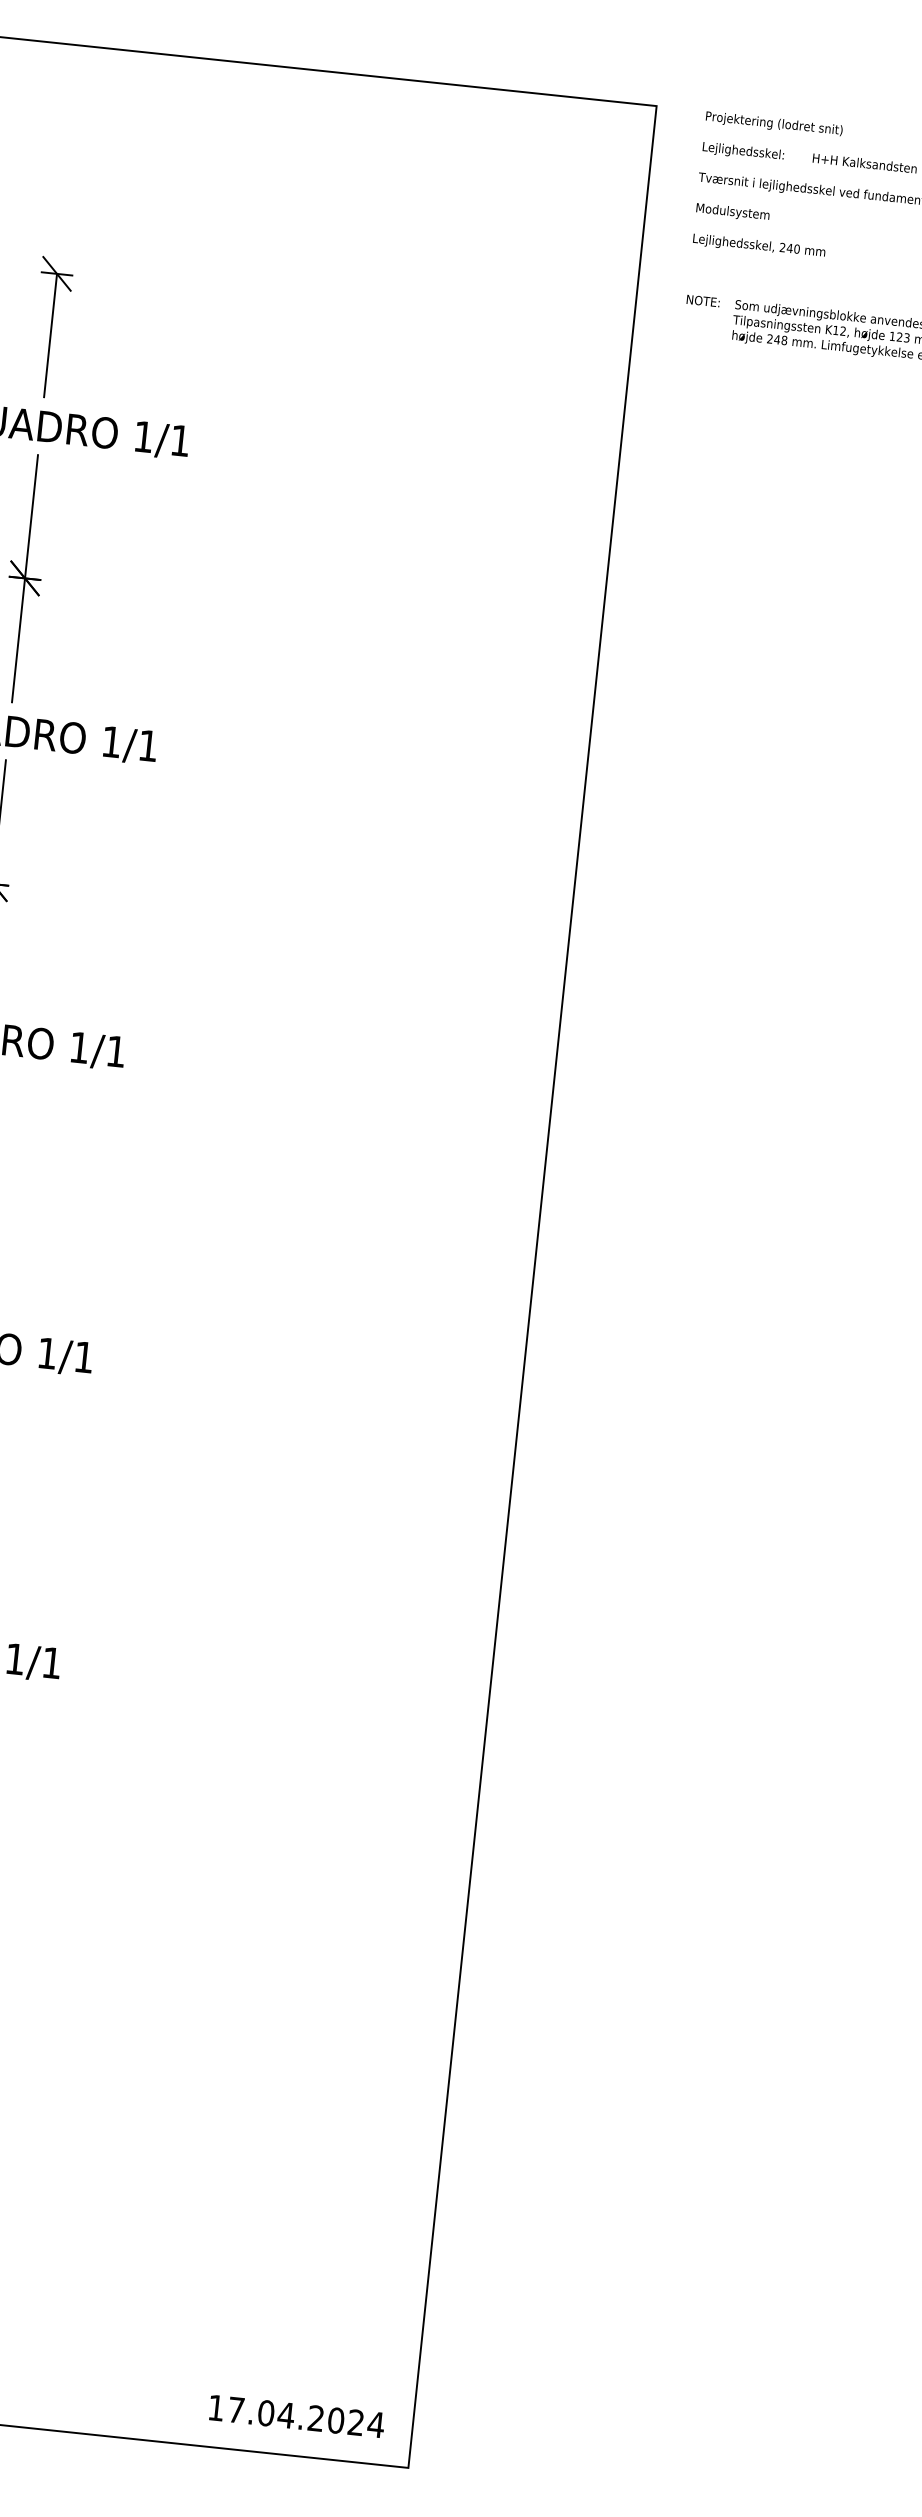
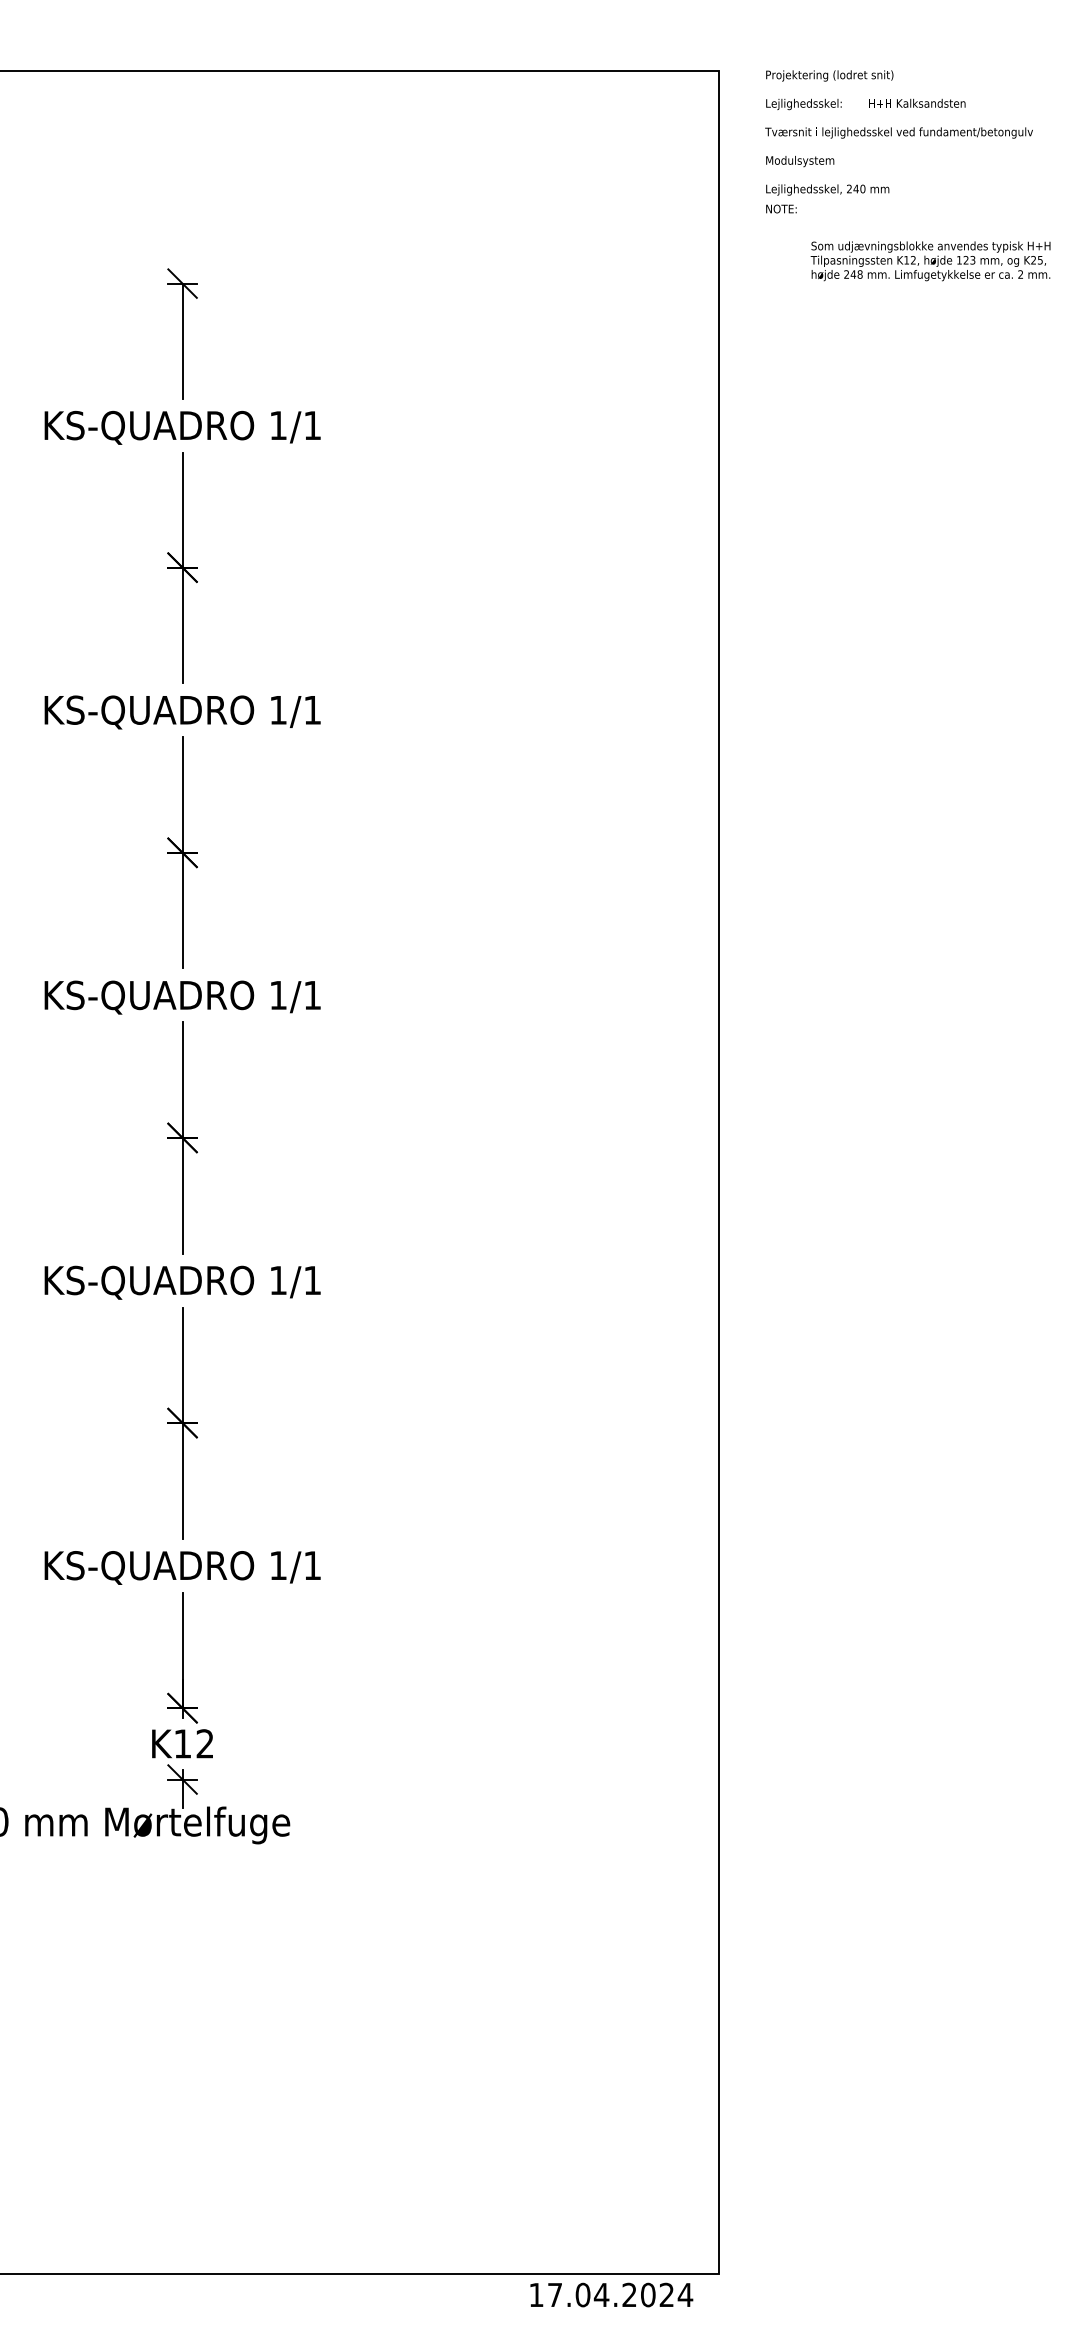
text: (703, 300) -> (781, 208), moved
text: (296, 2415) -> (611, 2294), moved

